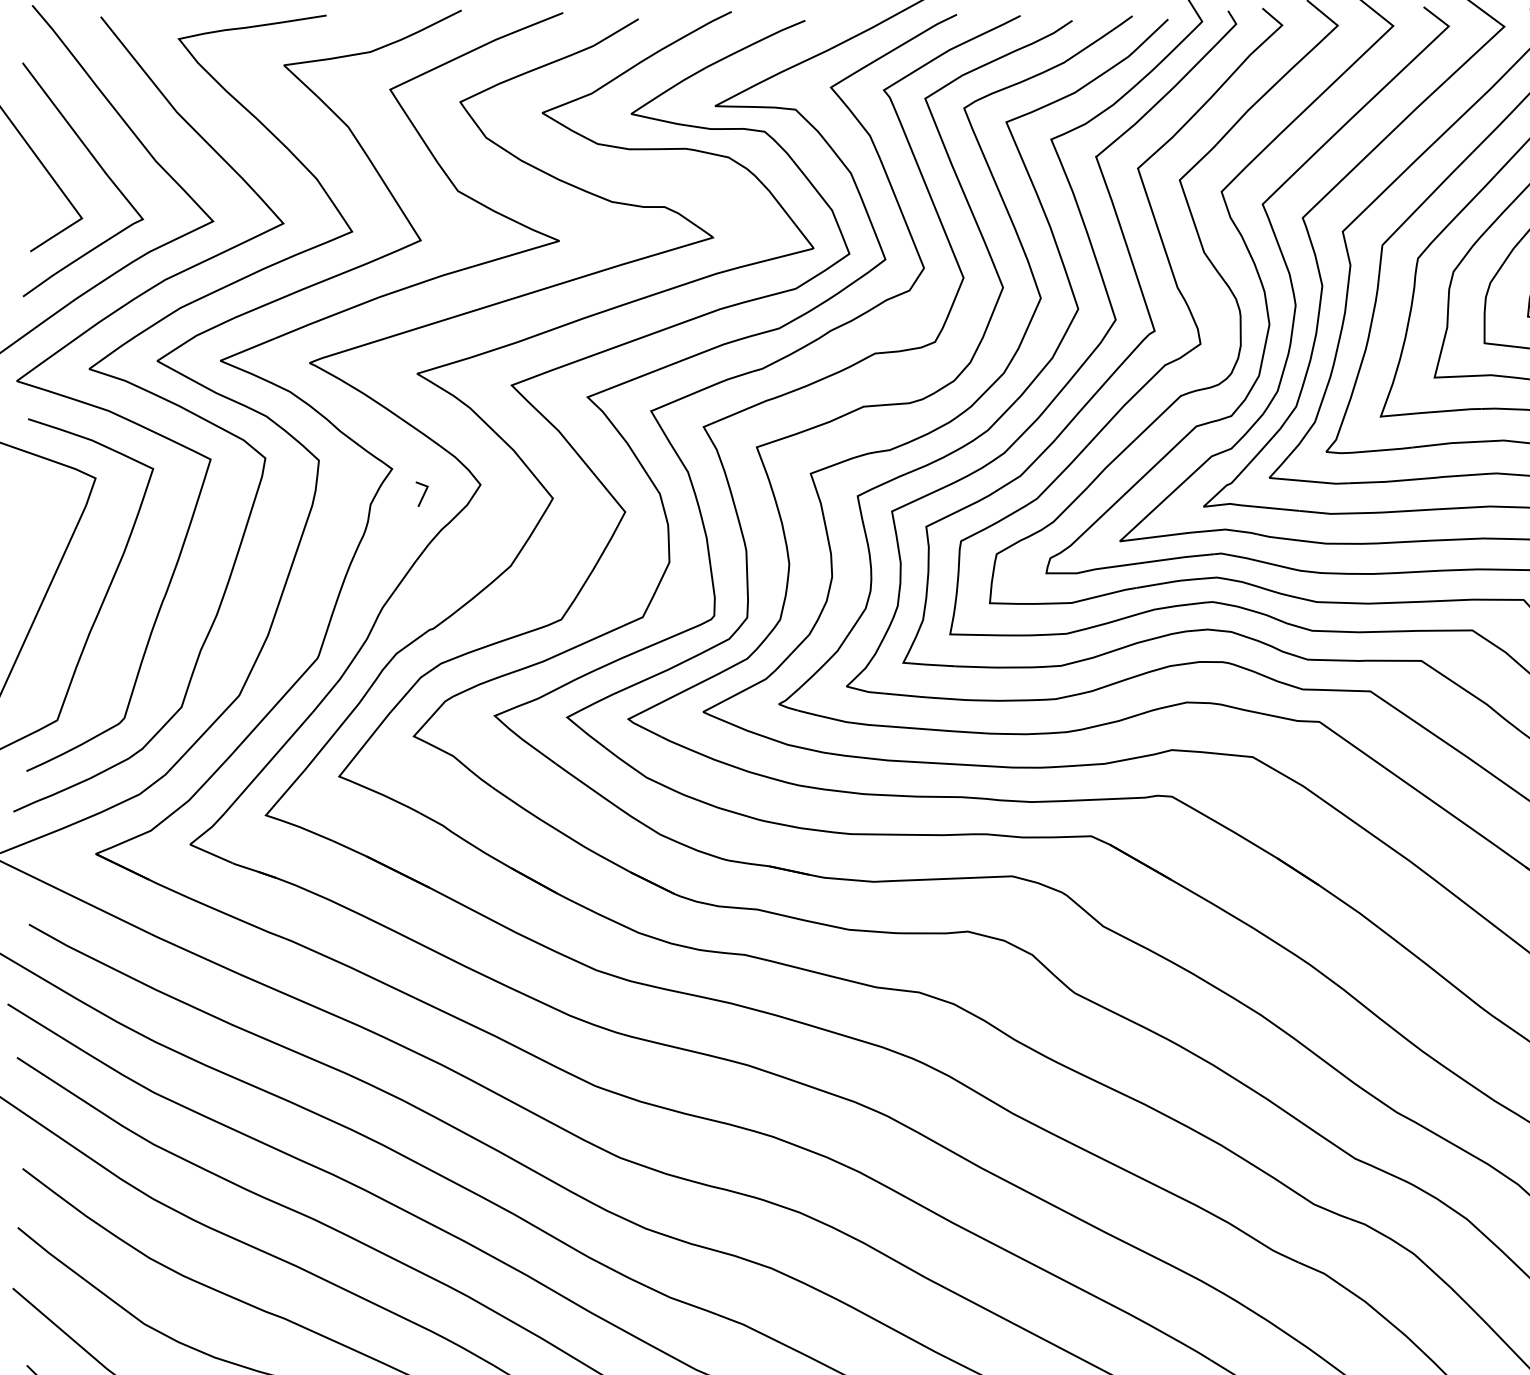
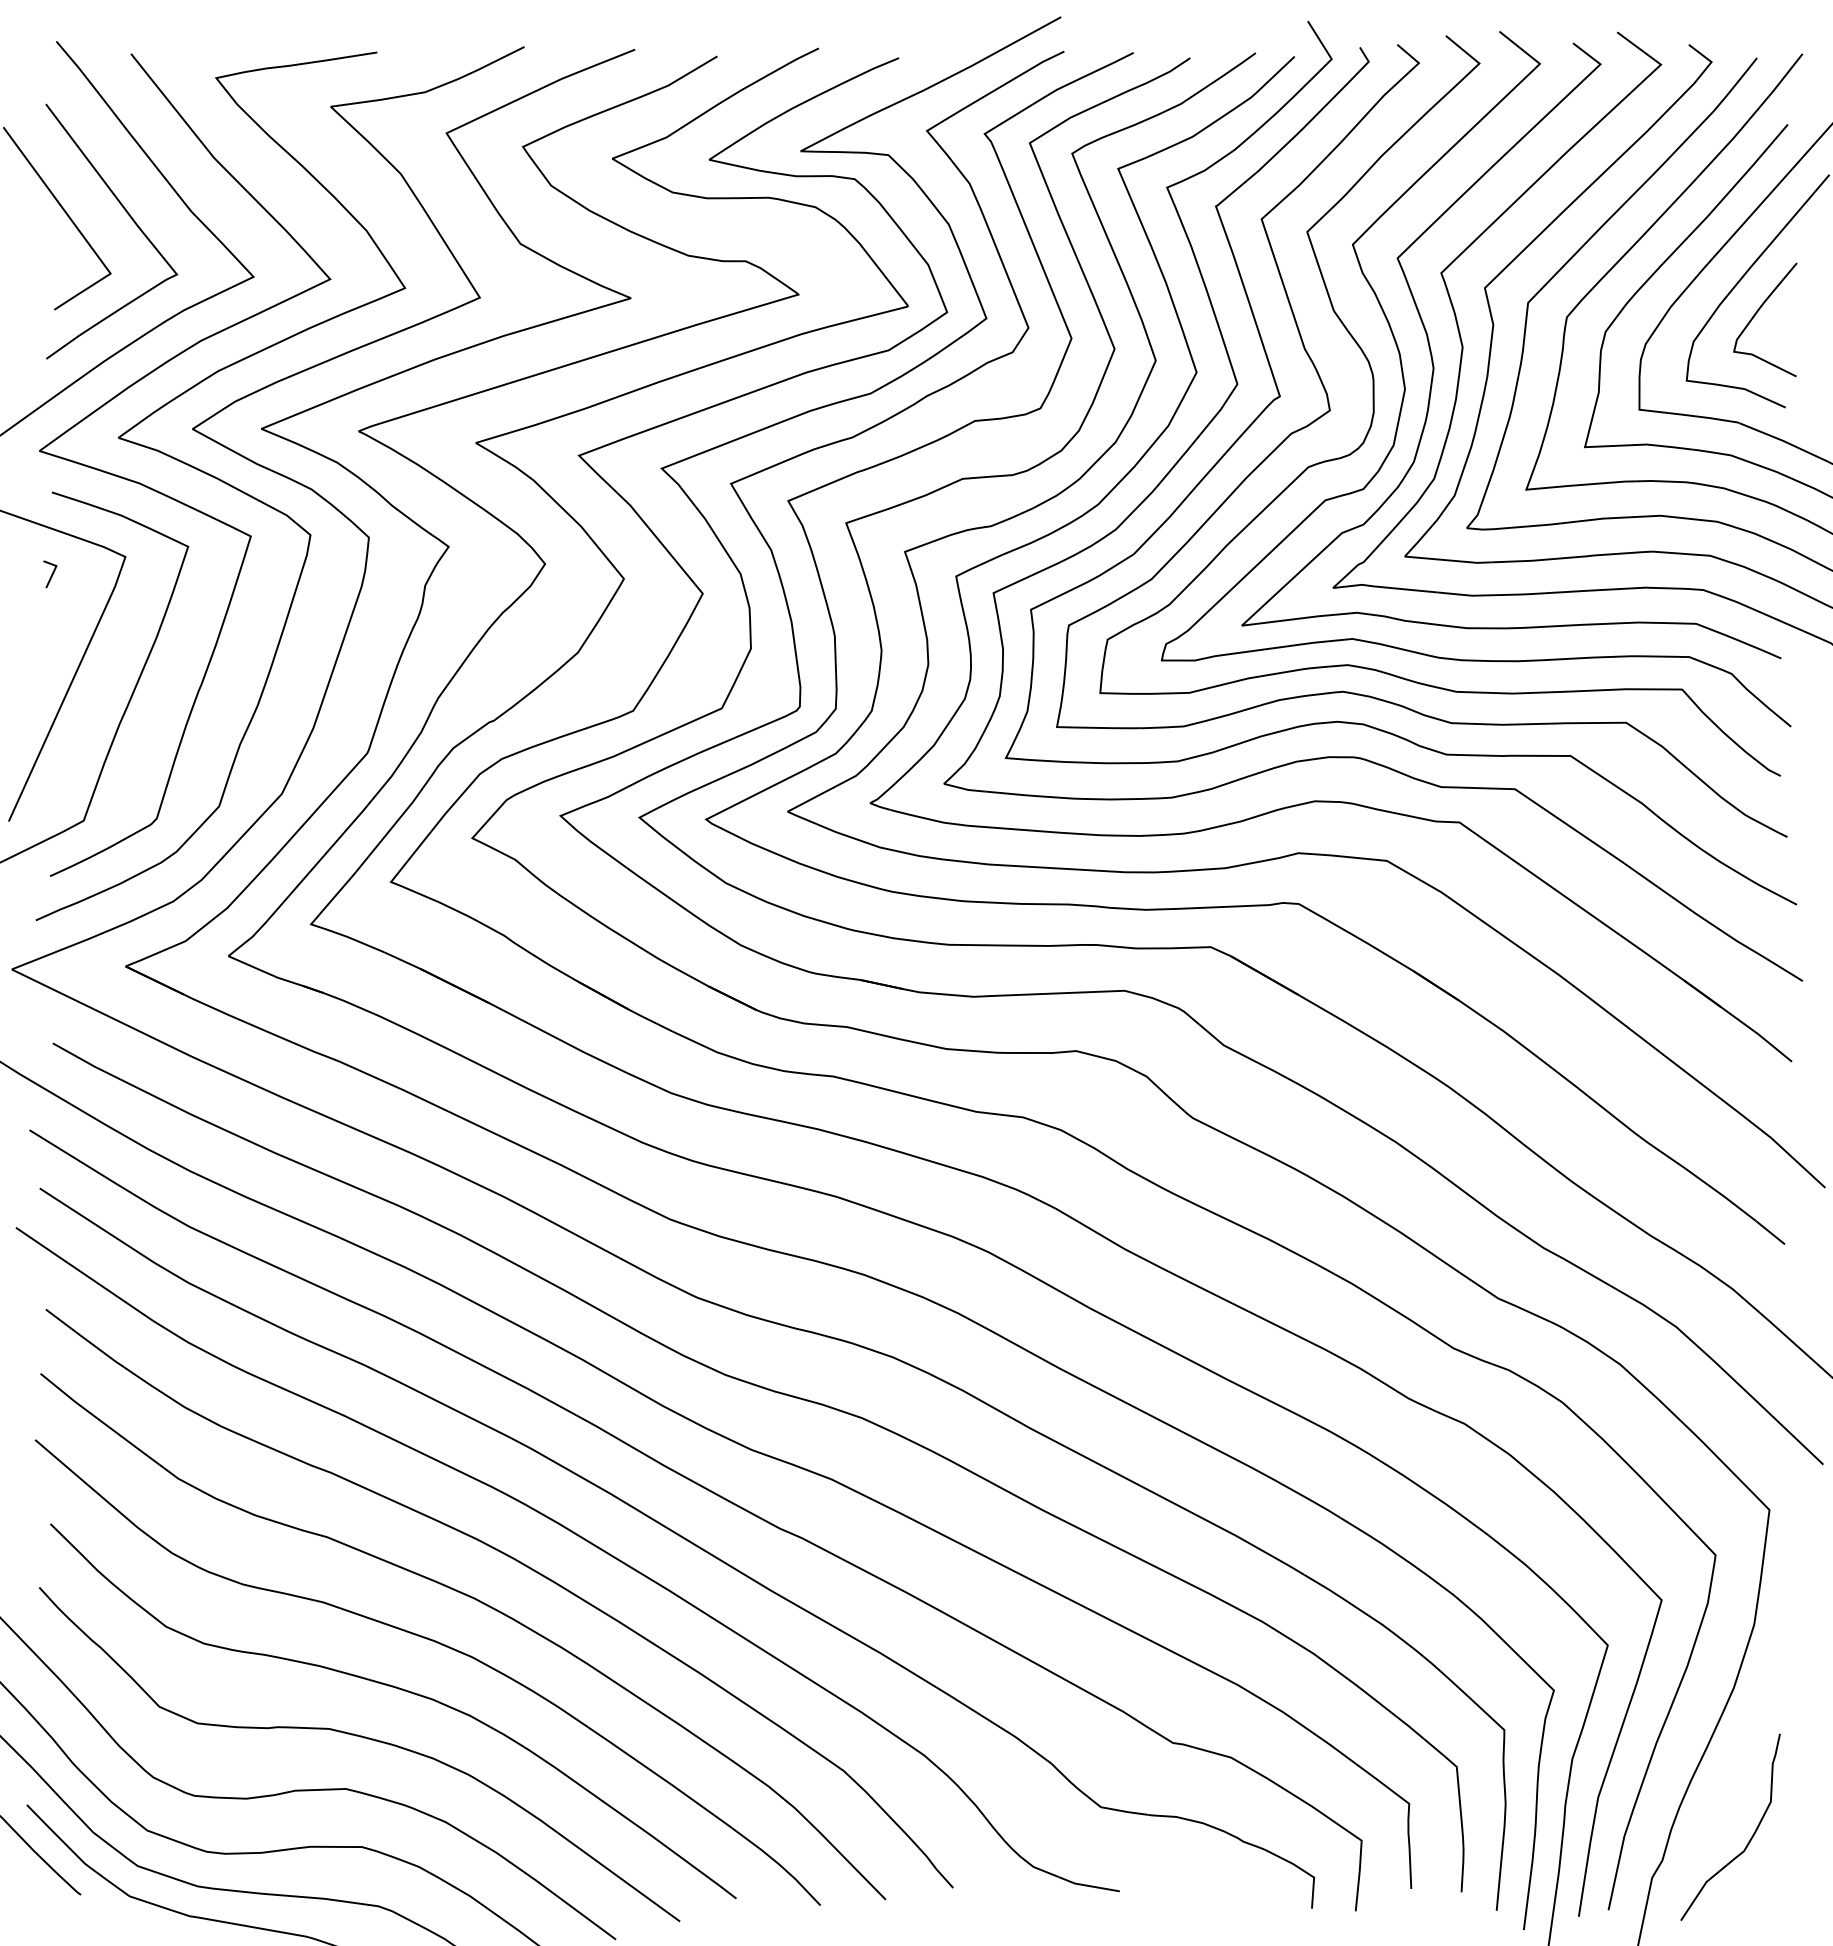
line: (423, 494) -> (51, 574), moved

